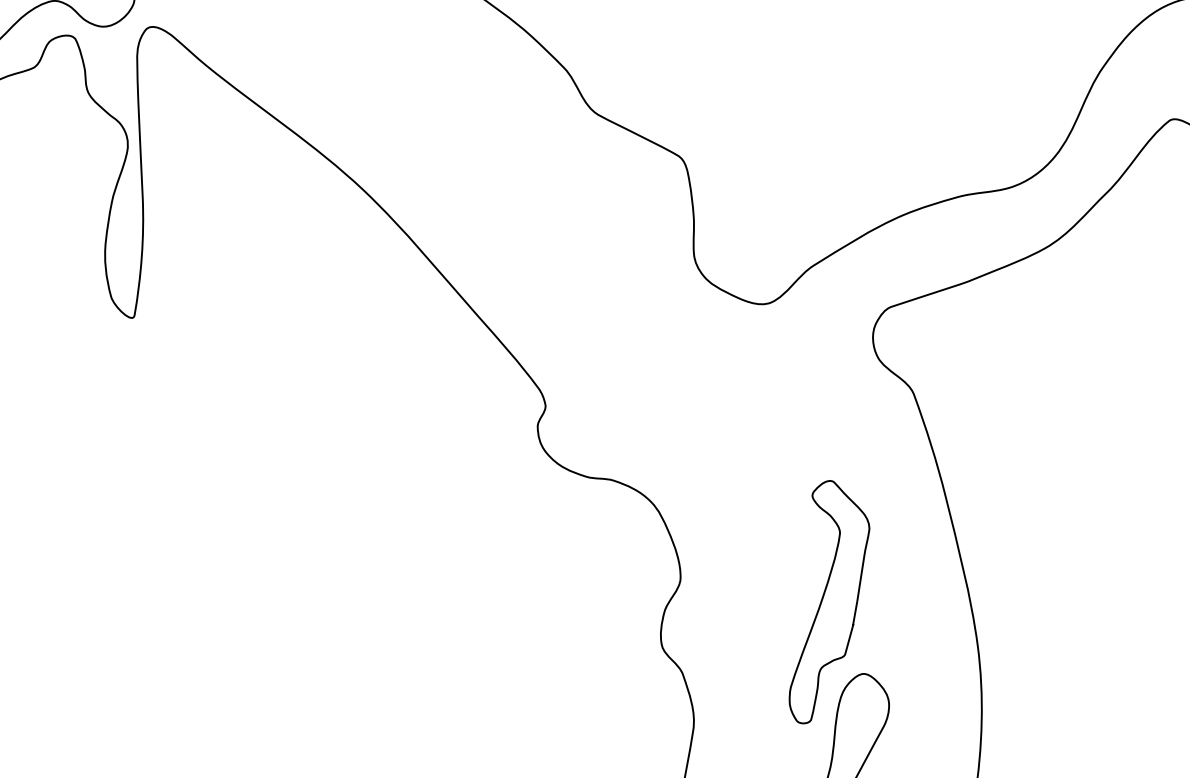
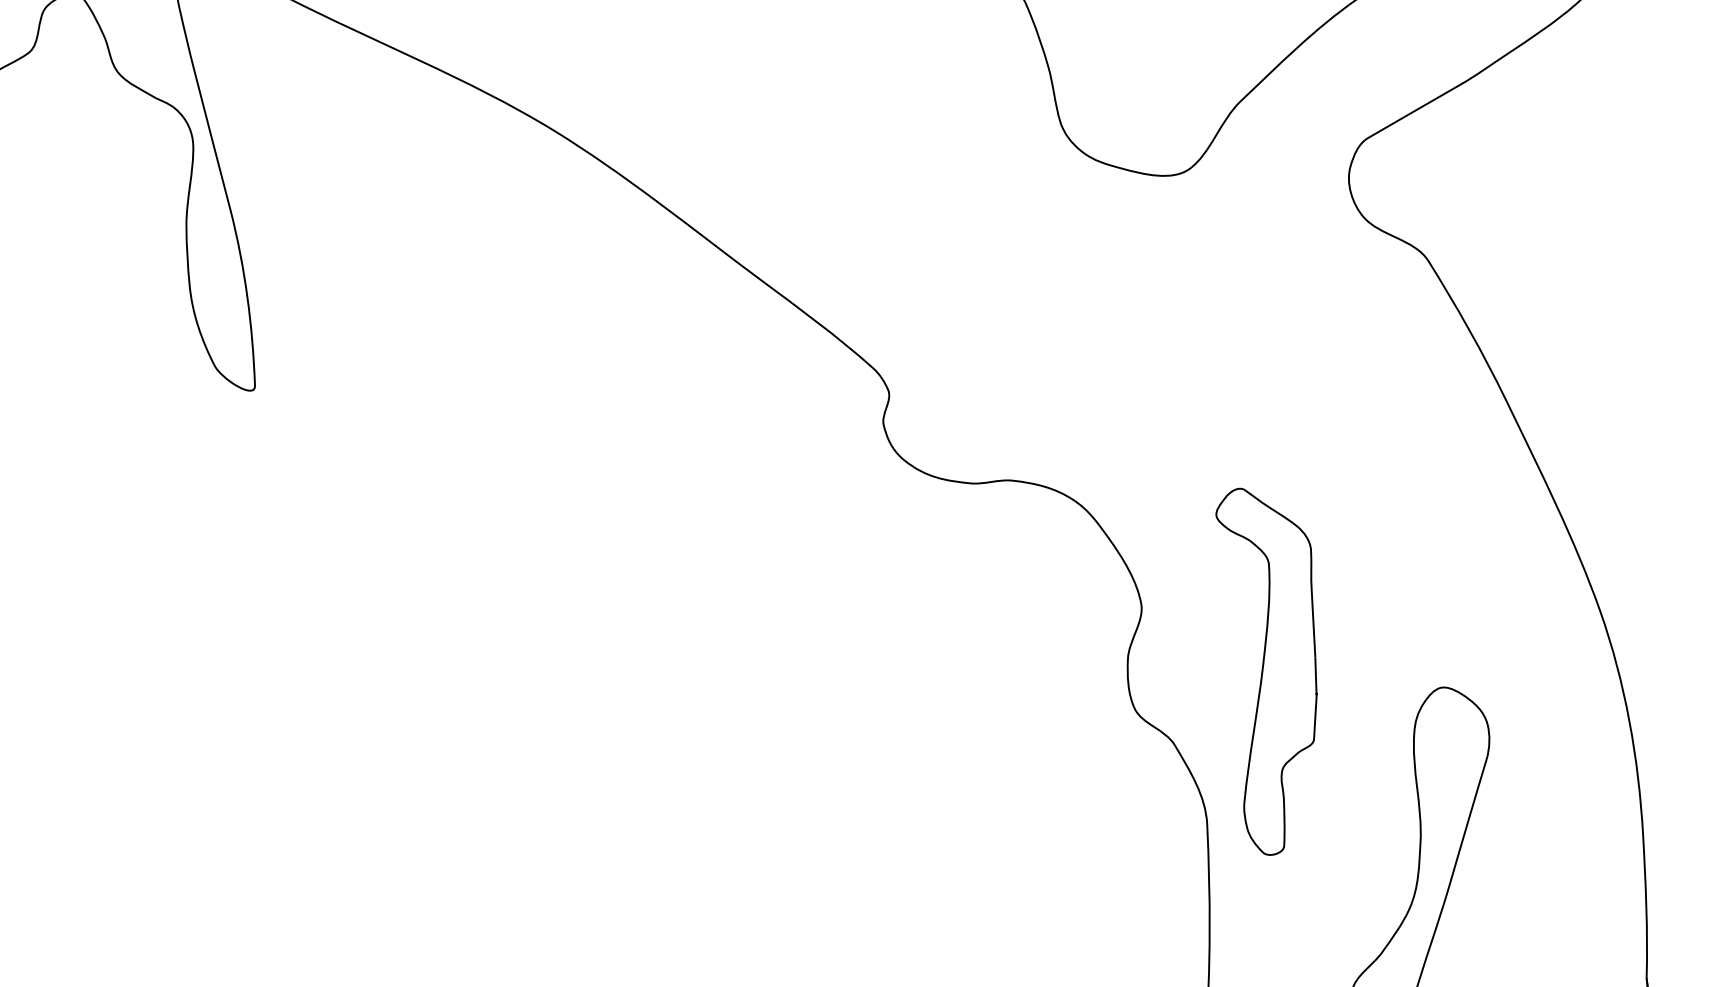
part: (829, 602) -> (1274, 668), moved

